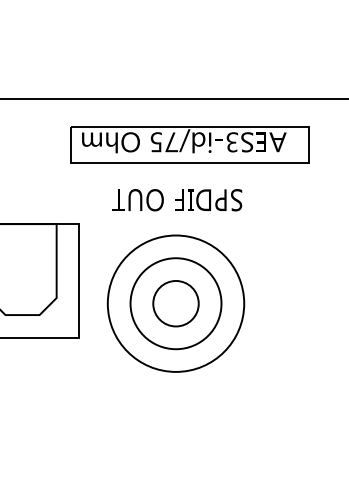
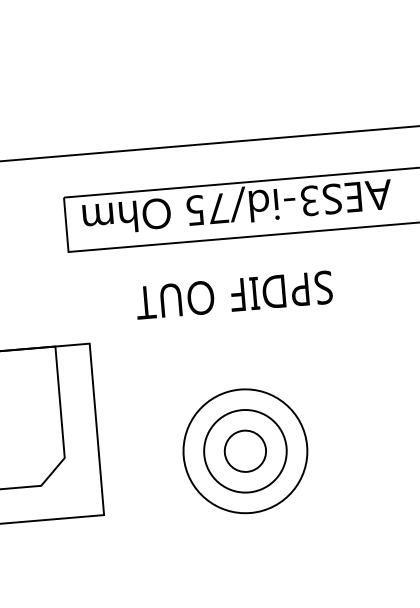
part: (175, 303) -> (244, 451), size x0.6

